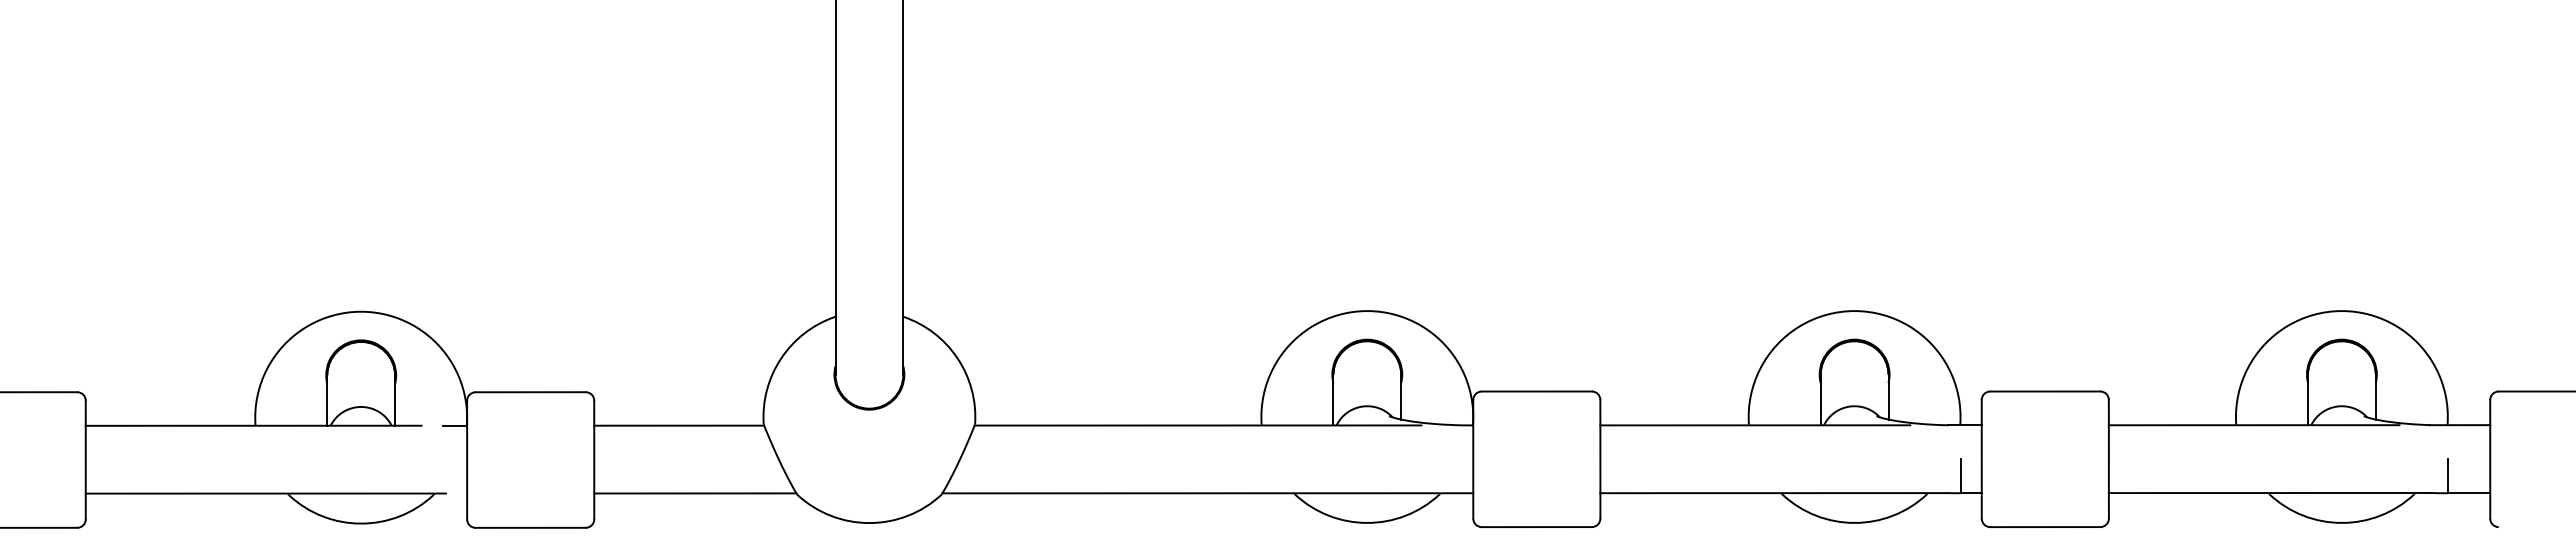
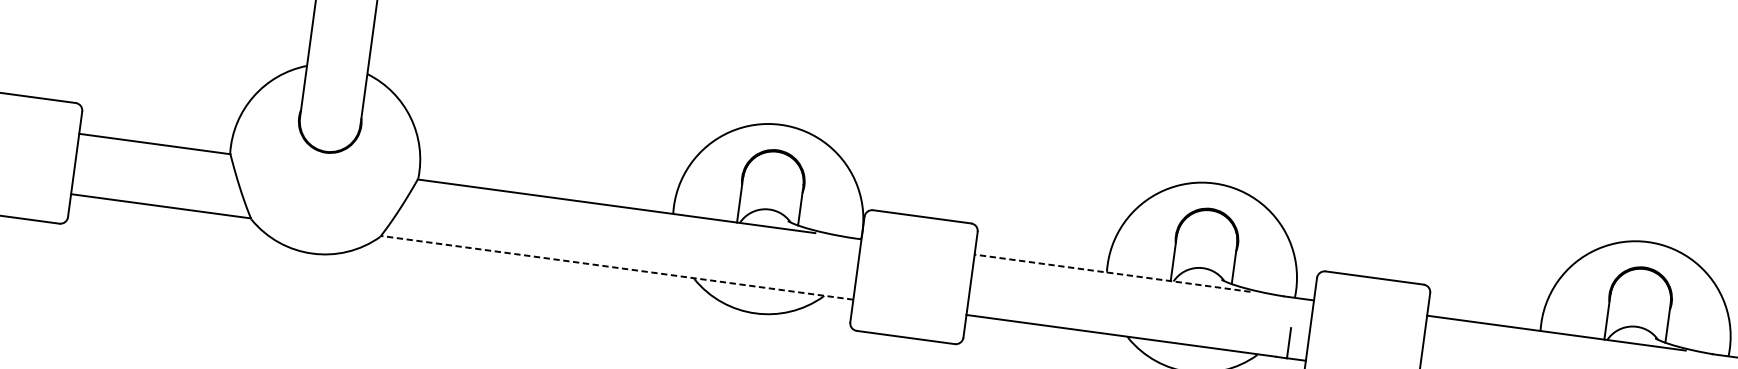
line: (1755, 425) -> (1112, 273), solid -> dashed
line: (1207, 493) -> (616, 267), solid -> dashed

